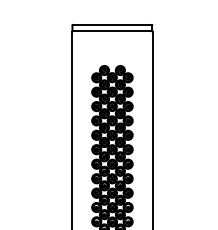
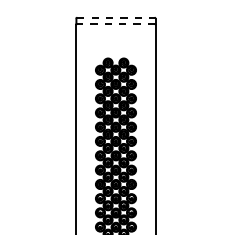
line: (111, 24) -> (115, 17), solid -> dashed
line: (111, 31) -> (115, 24), solid -> dashed

